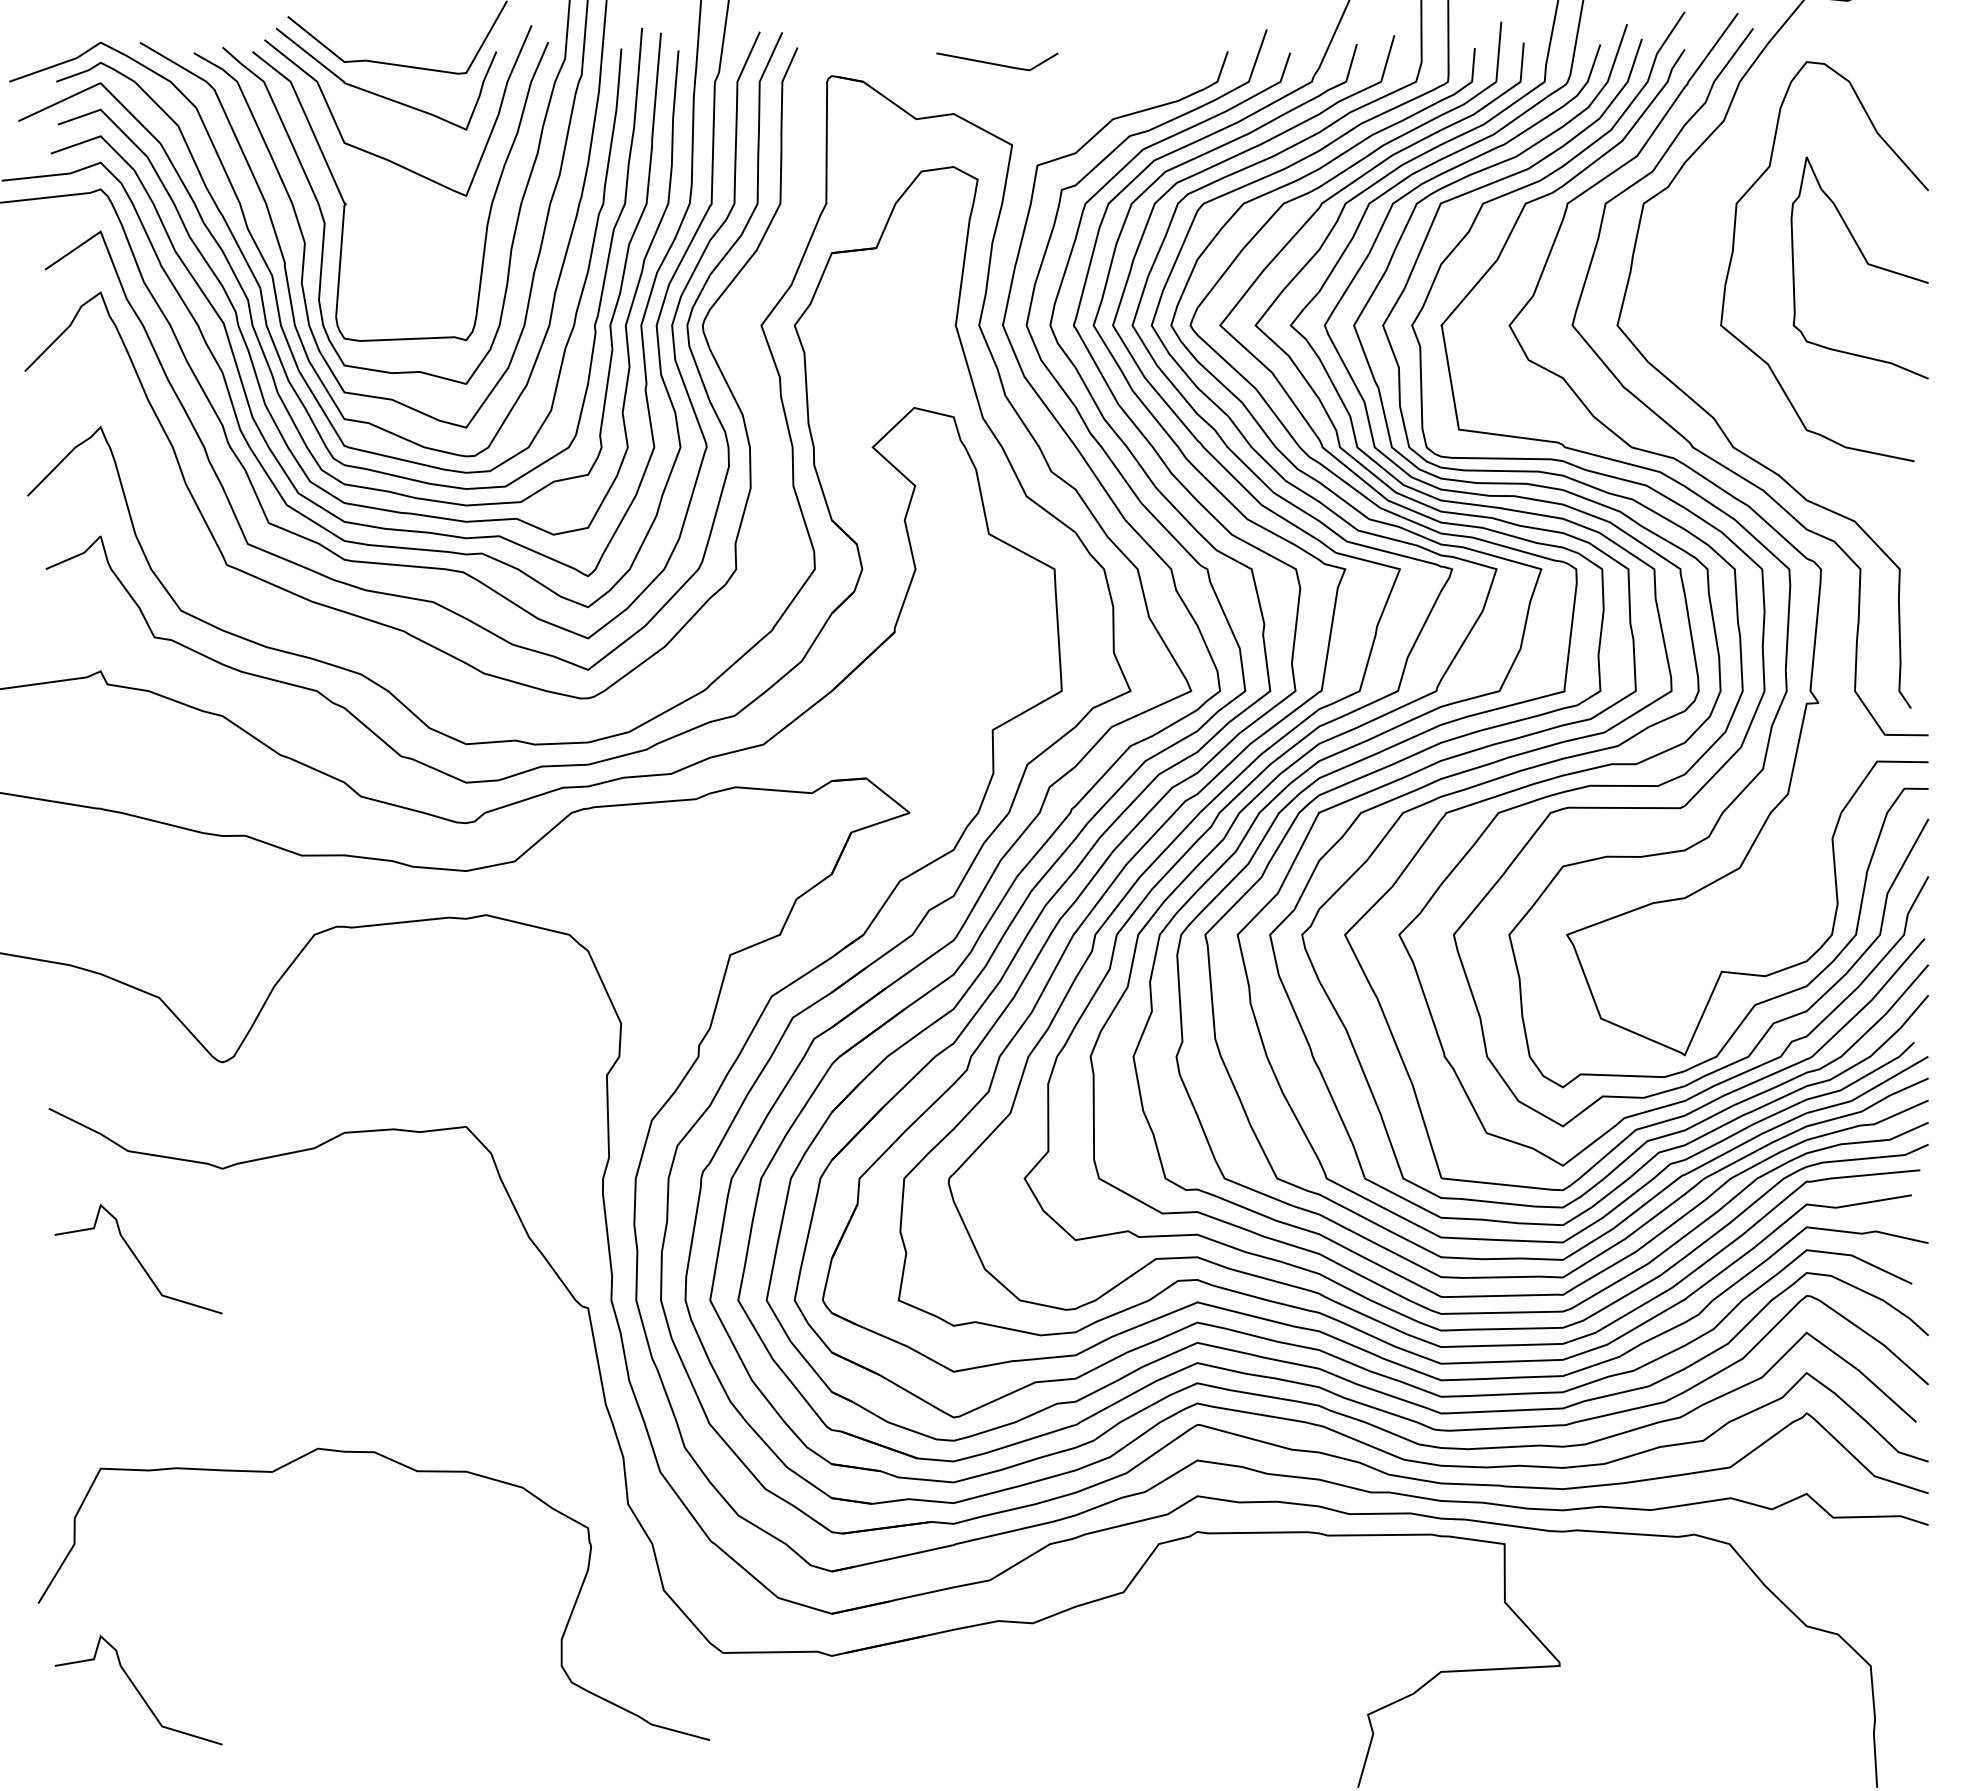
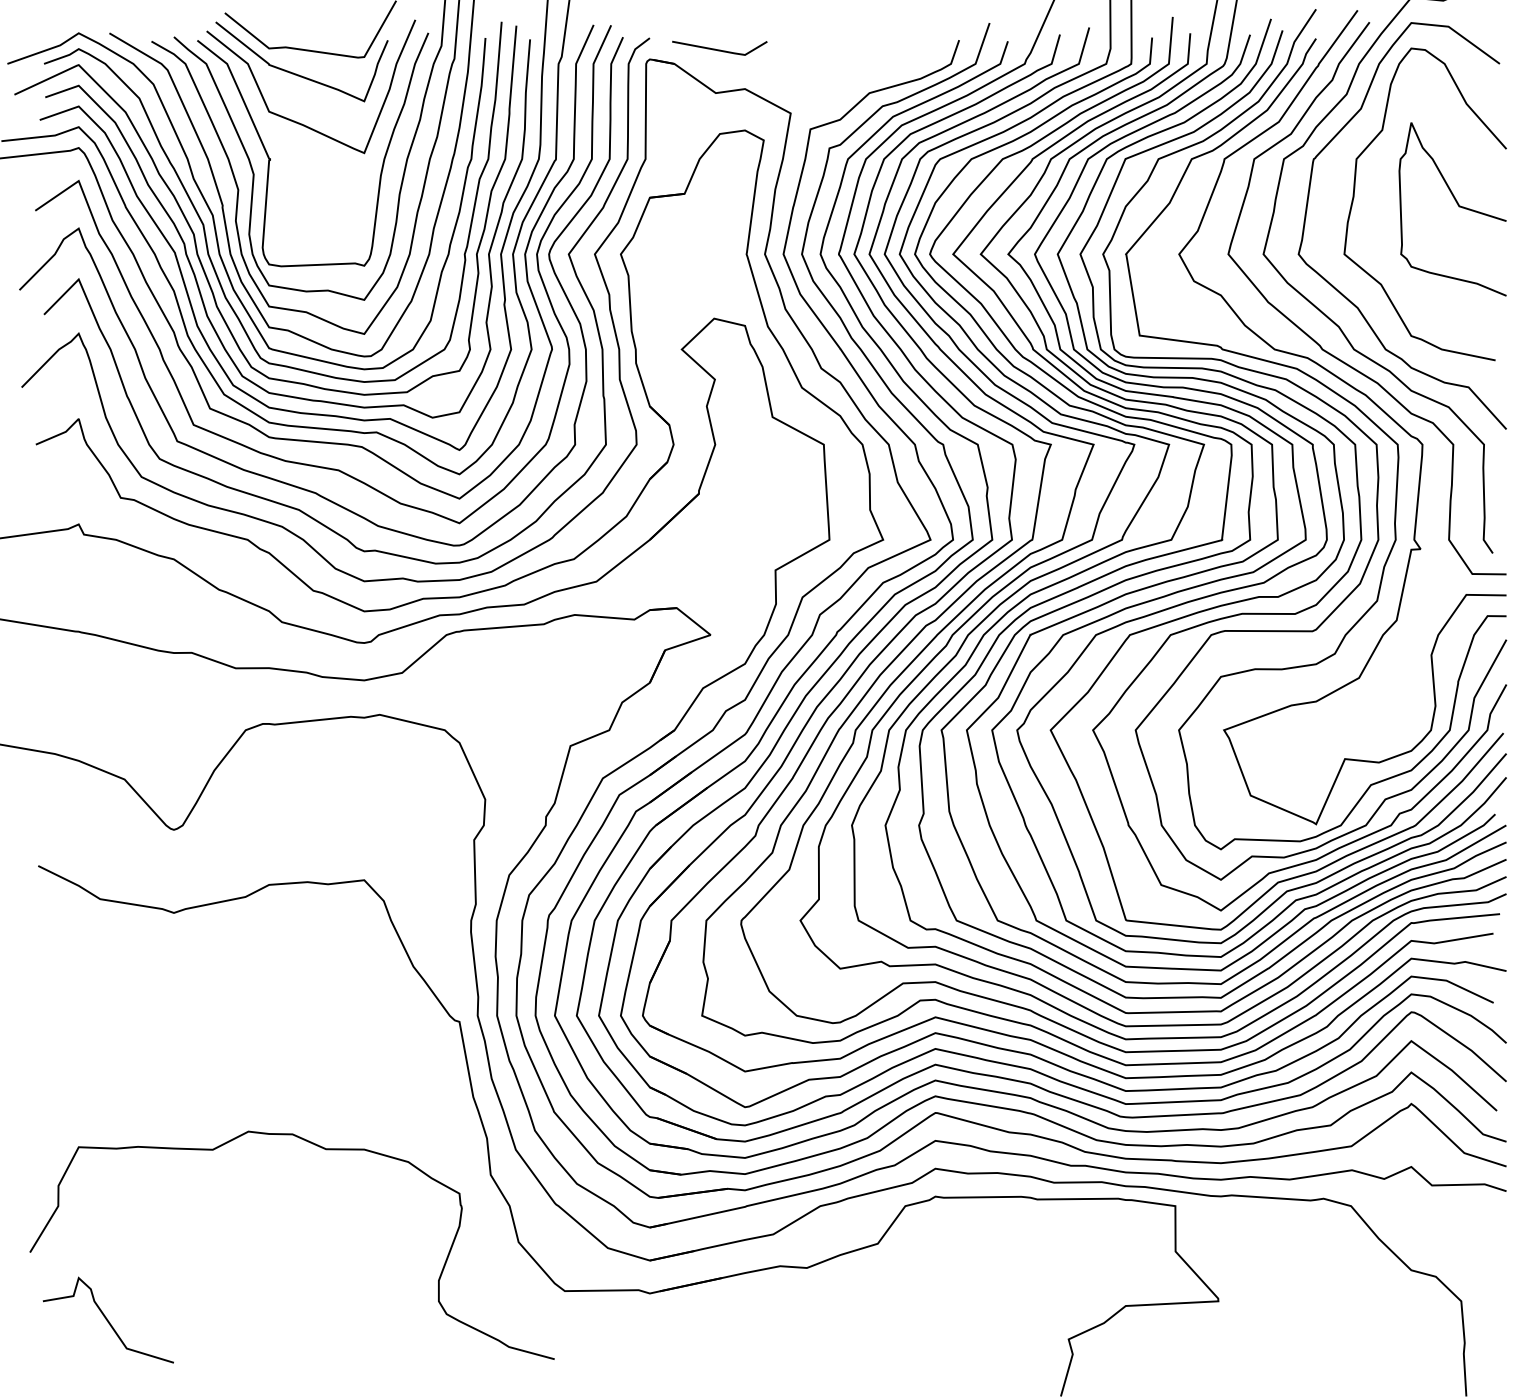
line: (997, 63) -> (719, 49), moved
curve: (1719, 376) -> (1343, 294), added
curve: (357, 643) -> (279, 502), added
curve: (137, 1258) -> (107, 983), removed

